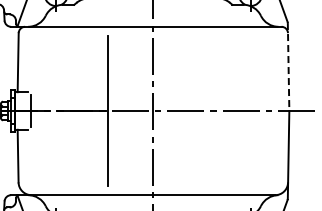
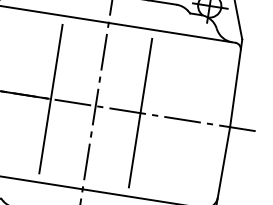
line: (288, 67) -> (235, 84), dashed -> solid
line: (198, 110) -> (140, 112), added

